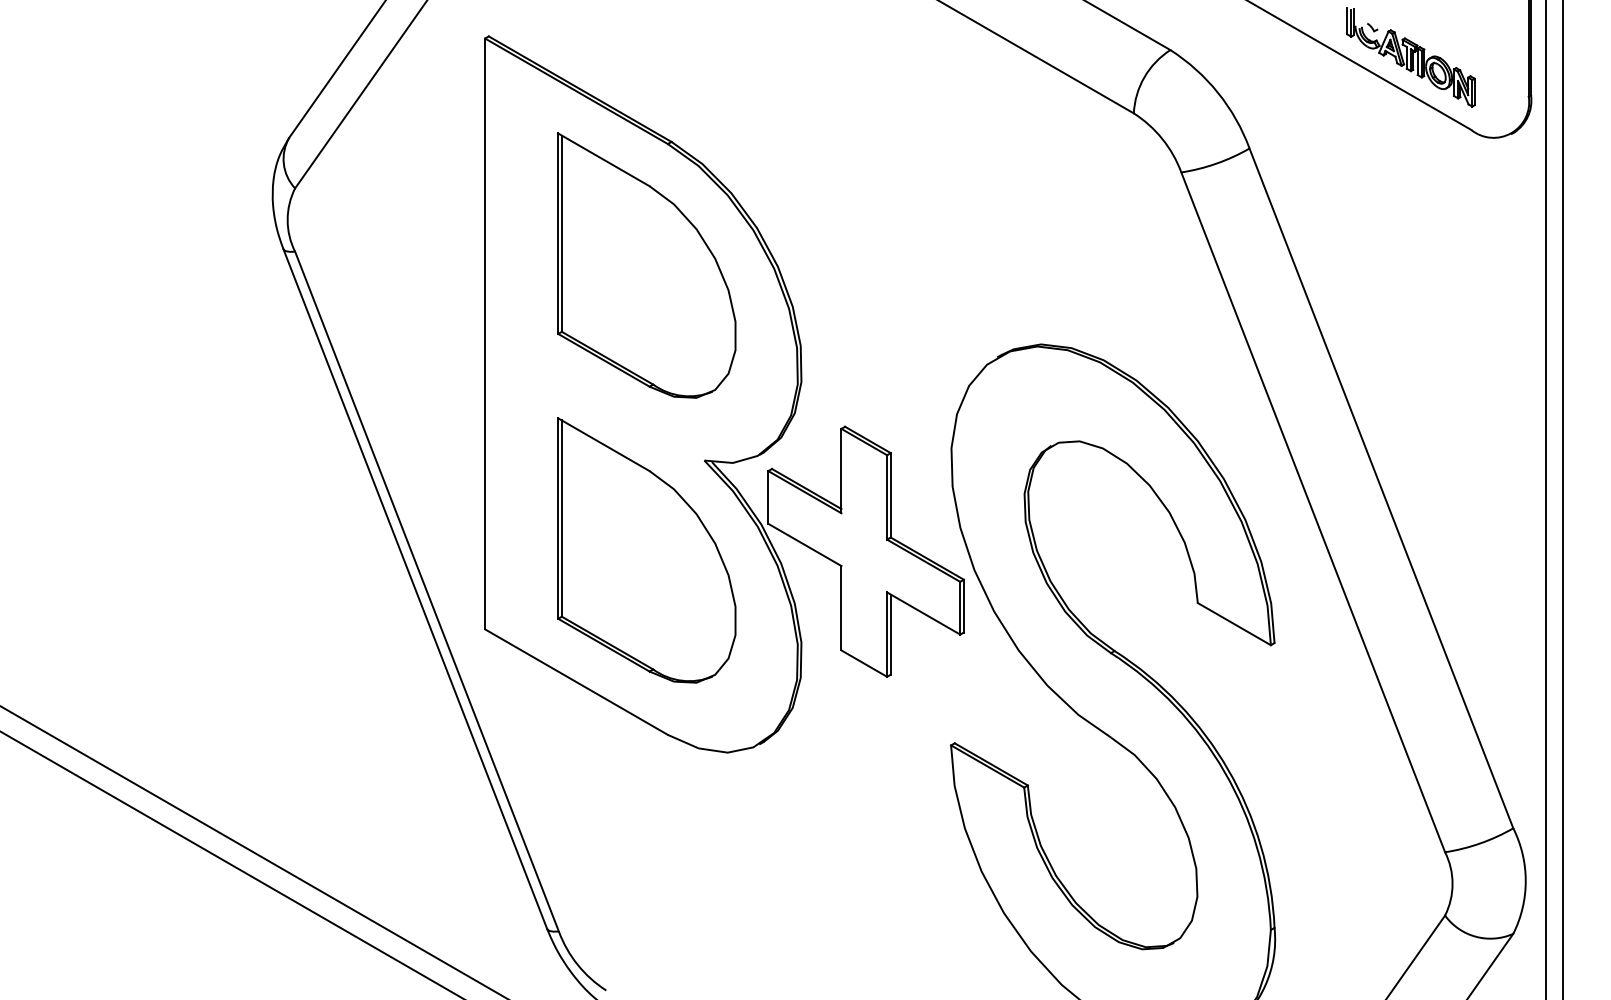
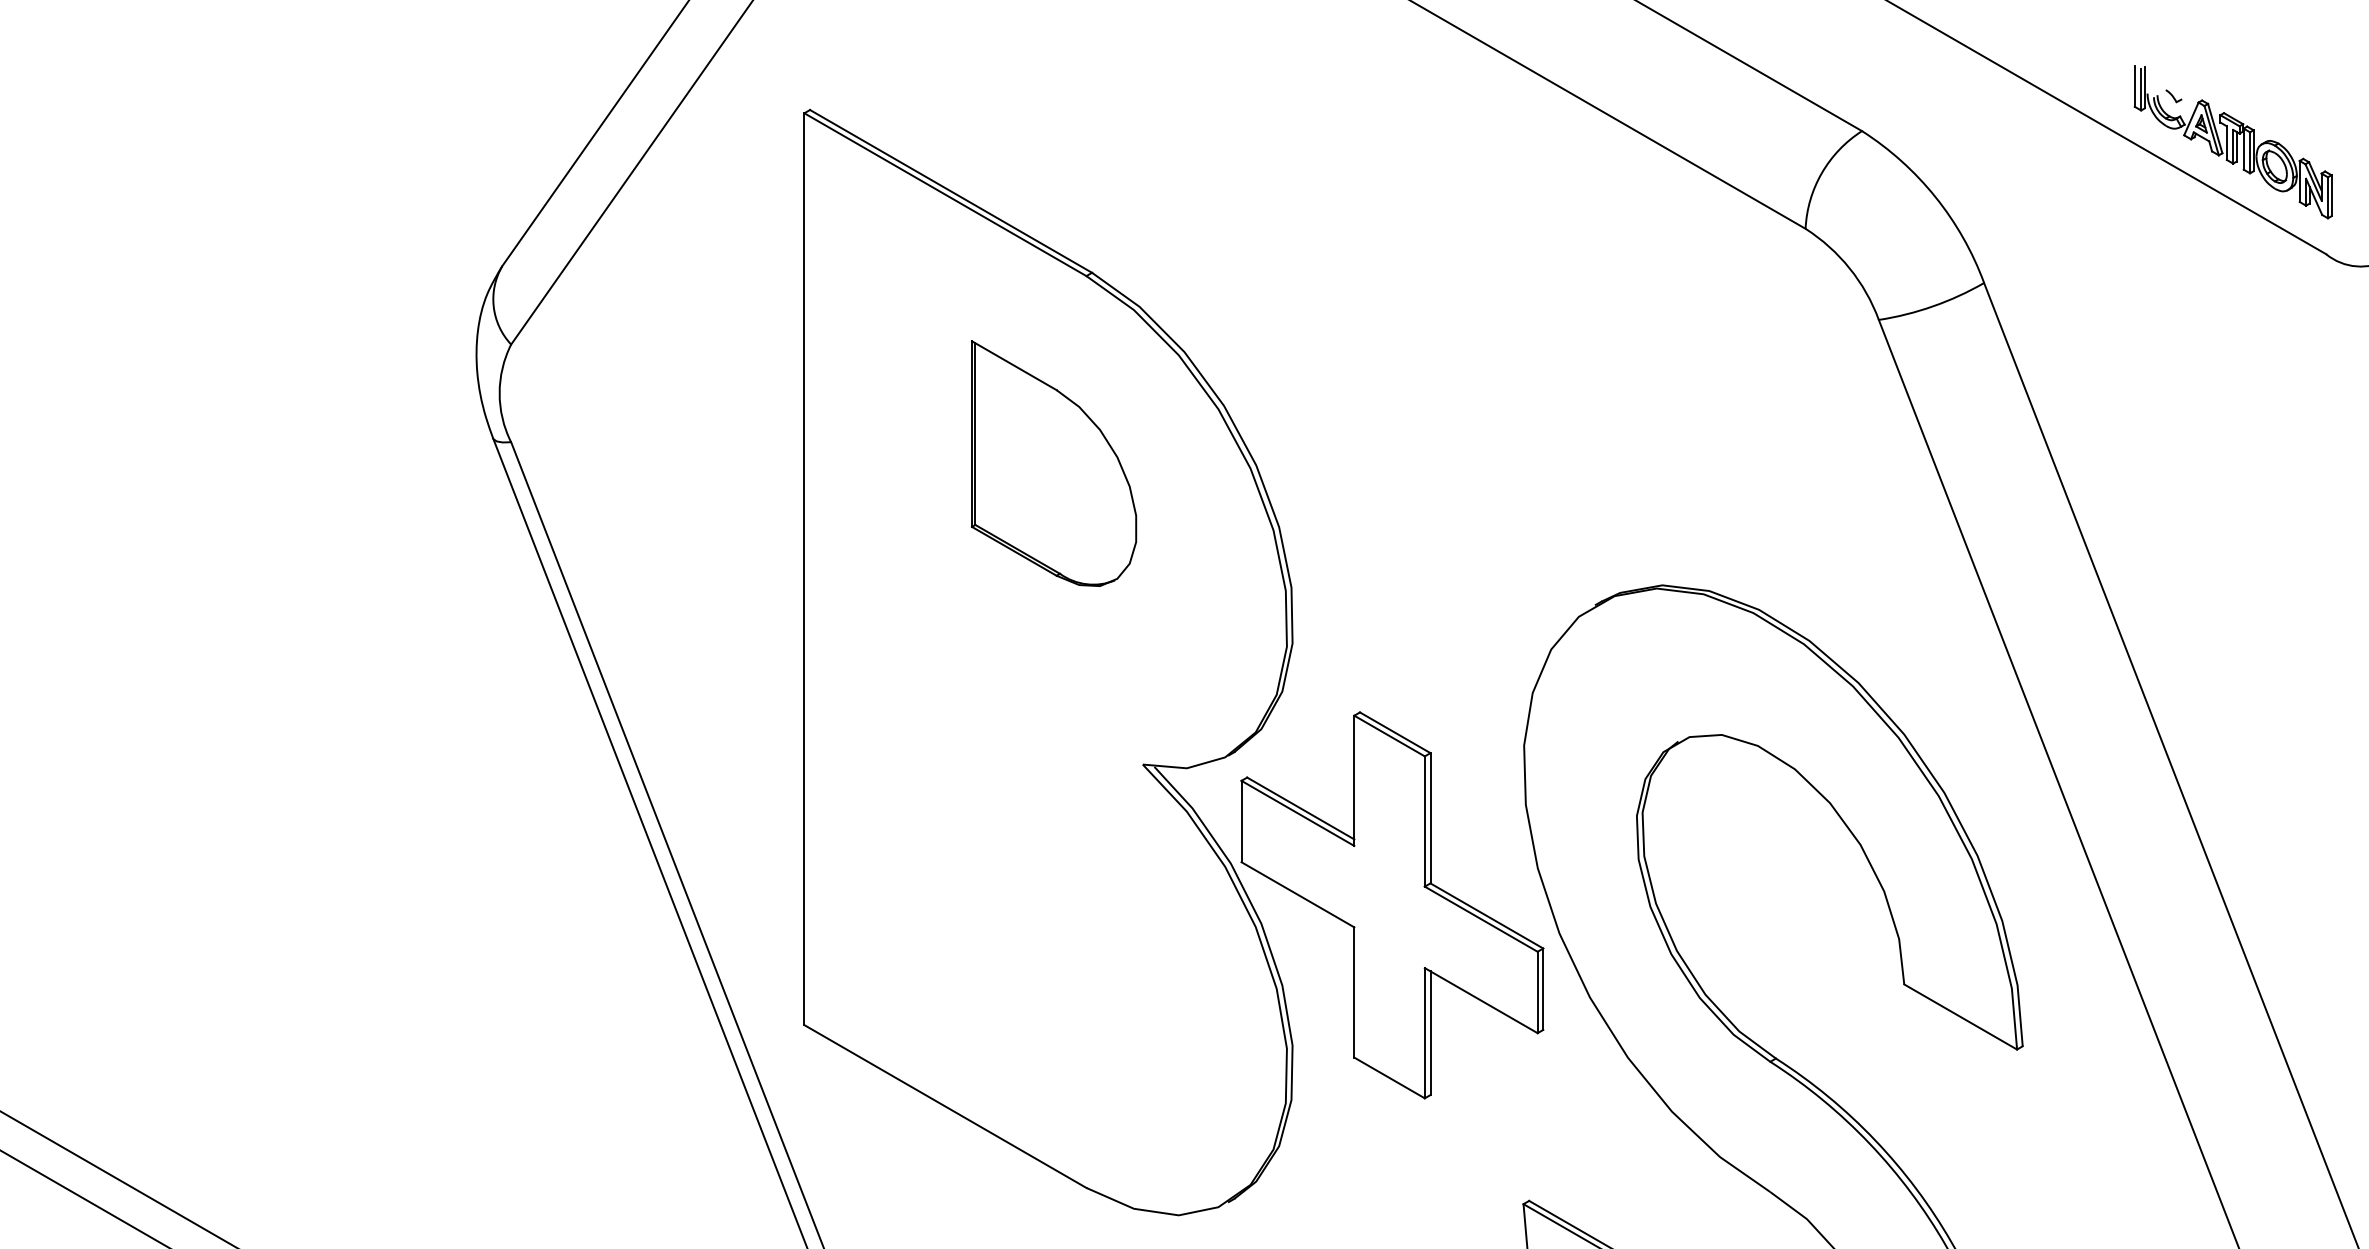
part: (646, 265) -> (1053, 463), size x0.6
part: (646, 550) -> (1053, 903), removed

